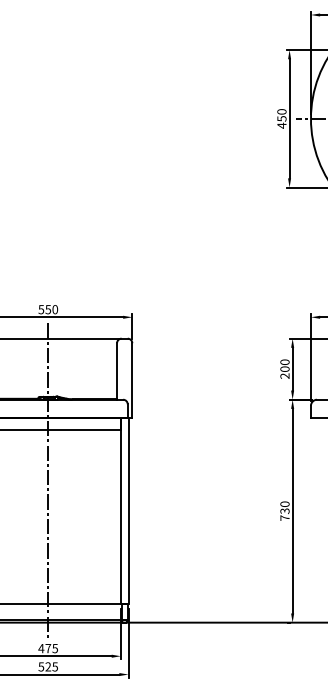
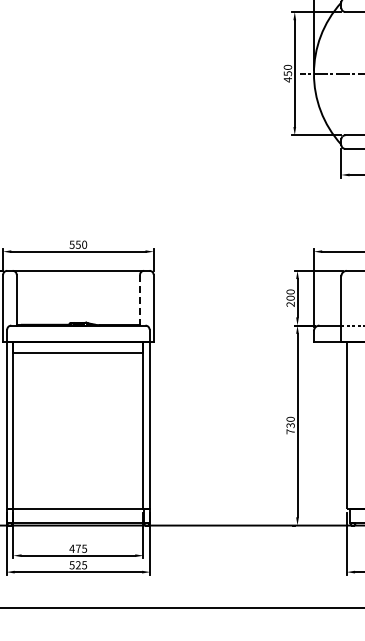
line: (117, 371) -> (140, 300), solid -> dashed
line: (48, 480) -> (78, 398), removed

